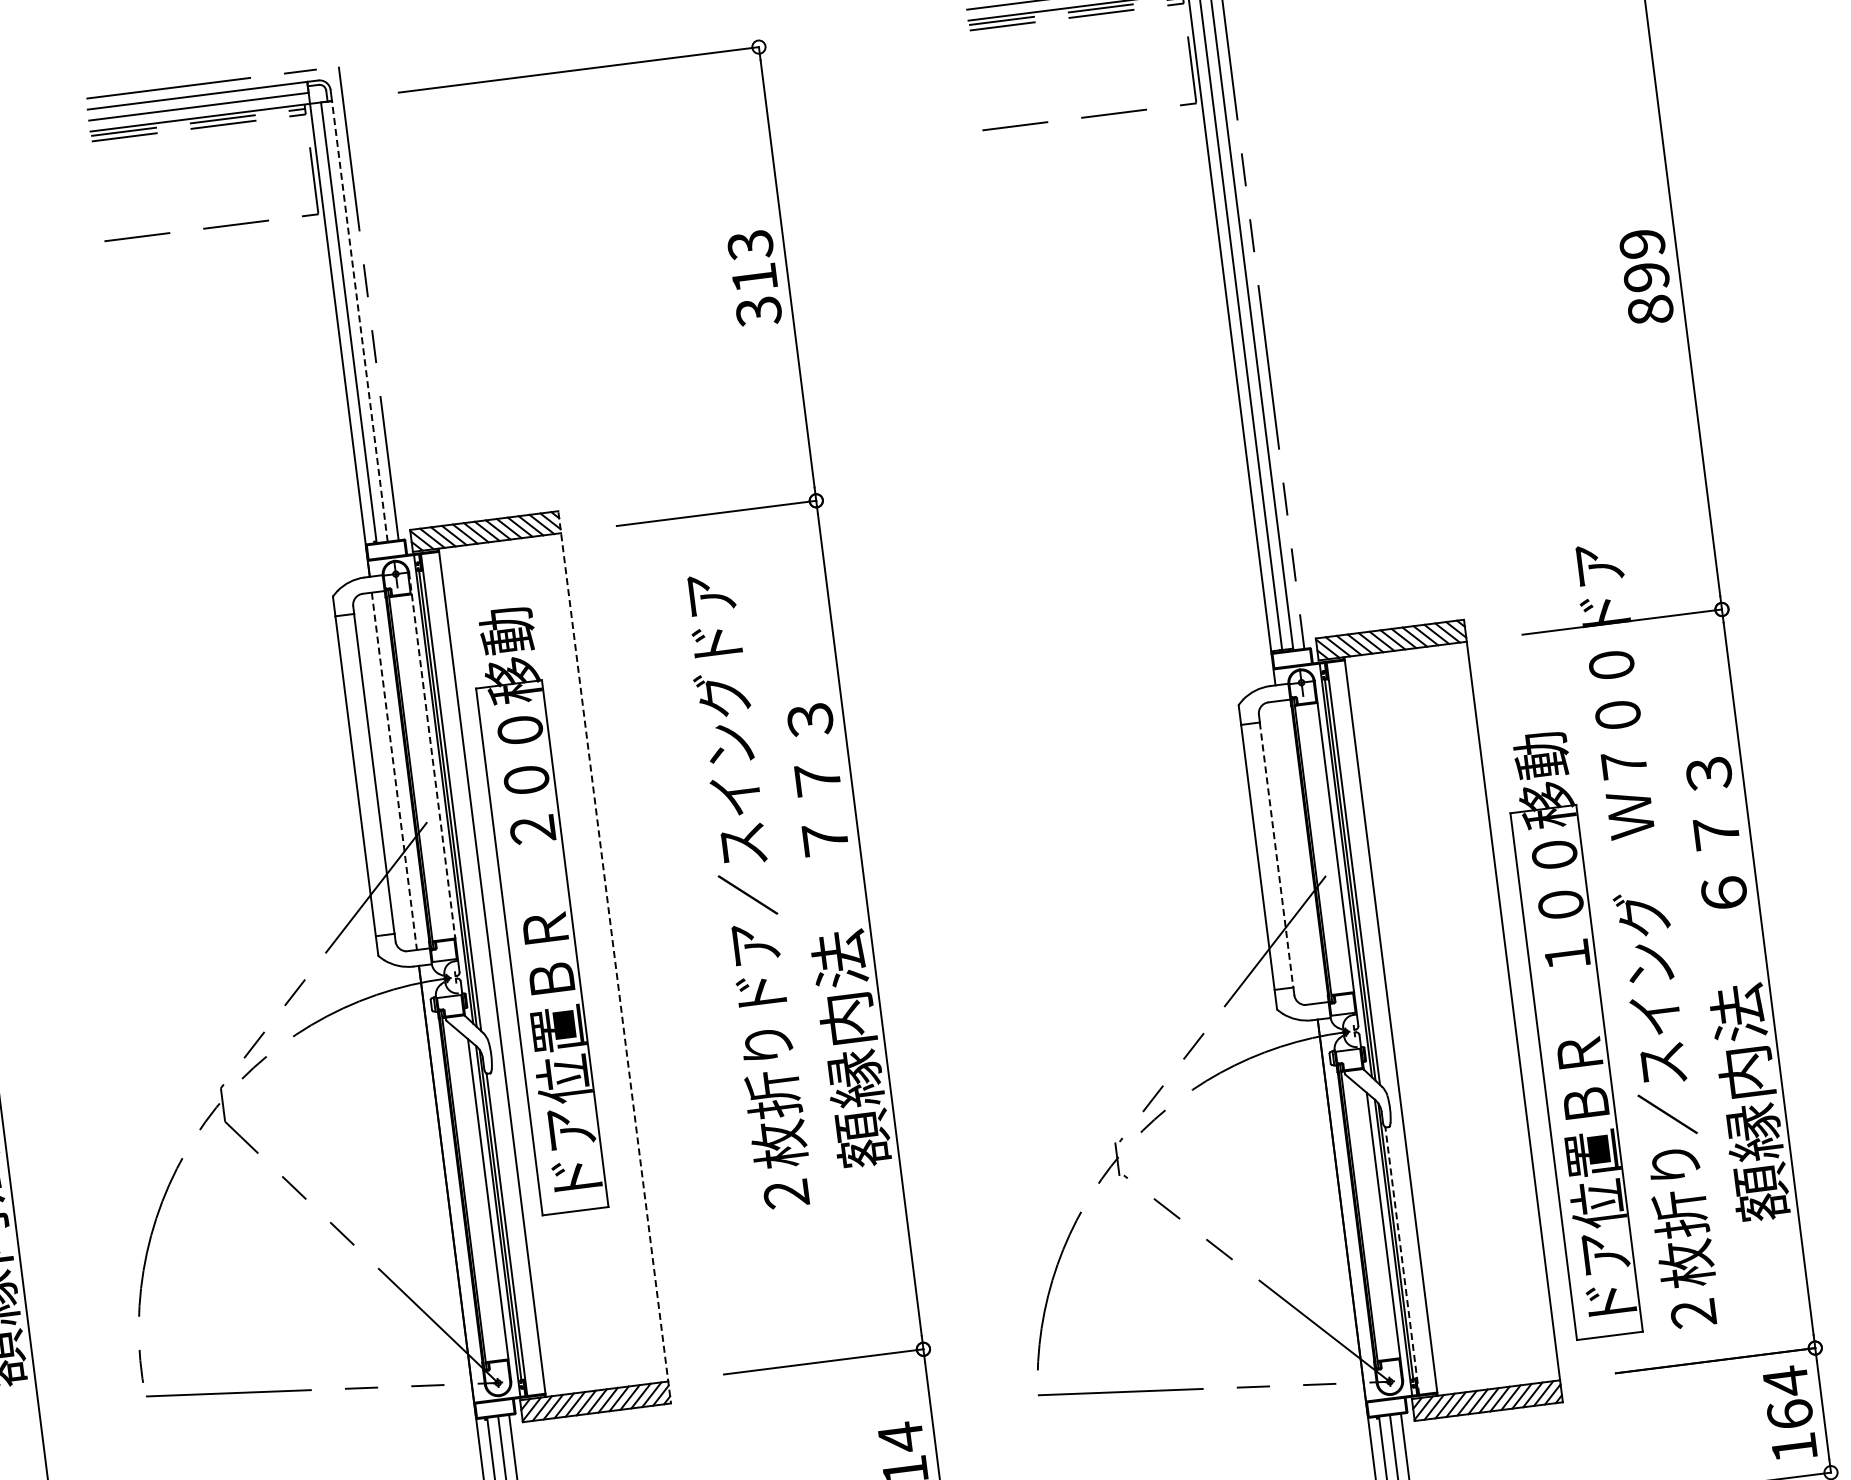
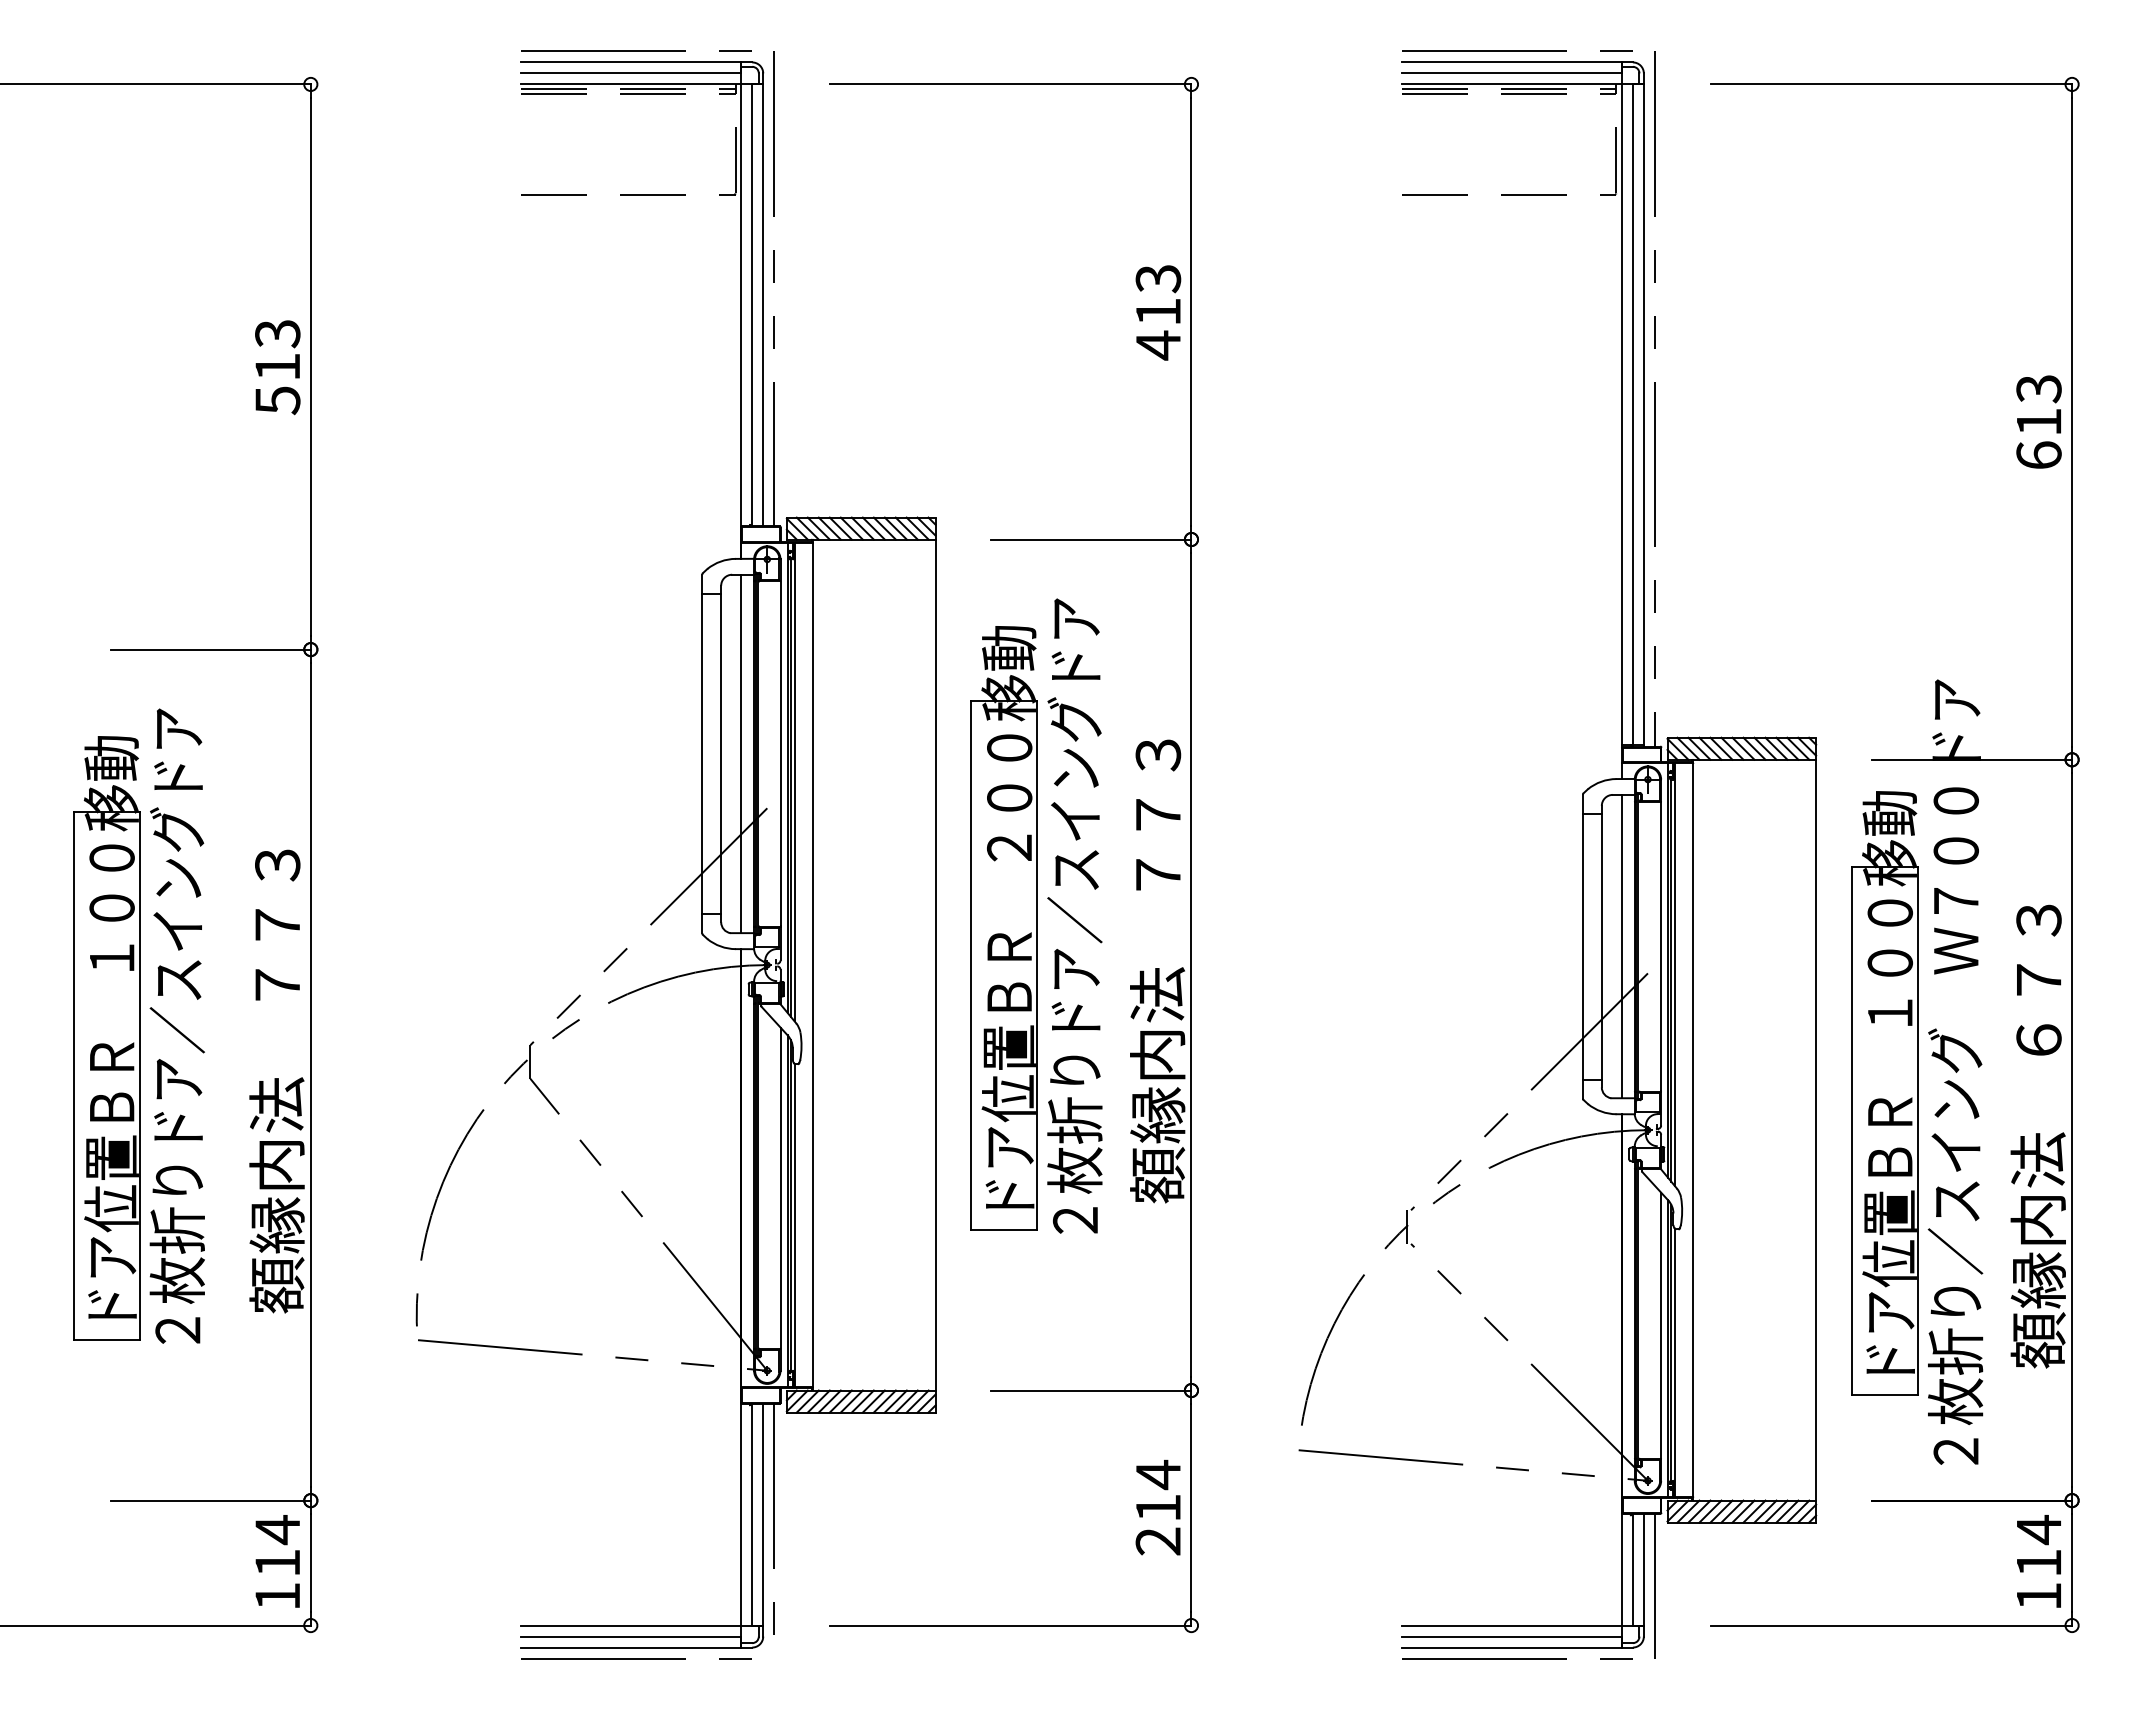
text: (1646, 277) -> (2038, 422), 899 -> 613
text: (758, 311) -> (1158, 345), 313 -> 413
line: (360, 321) -> (763, 305), dashed -> solid
line: (432, 755) -> (780, 743), dashed -> solid
line: (394, 771) -> (741, 754), dashed -> solid
line: (1296, 852) -> (1621, 946), added
line: (1276, 854) -> (1601, 946), dashed -> solid
part: (536, 910) -> (1003, 928), moved
line: (614, 957) -> (935, 965), dashed -> solid
part: (1571, 1035) -> (1884, 1093), moved
line: (1402, 1260) -> (1675, 1362), dashed -> solid
text: (1789, 1414) -> (2038, 1562), 164 -> 114

